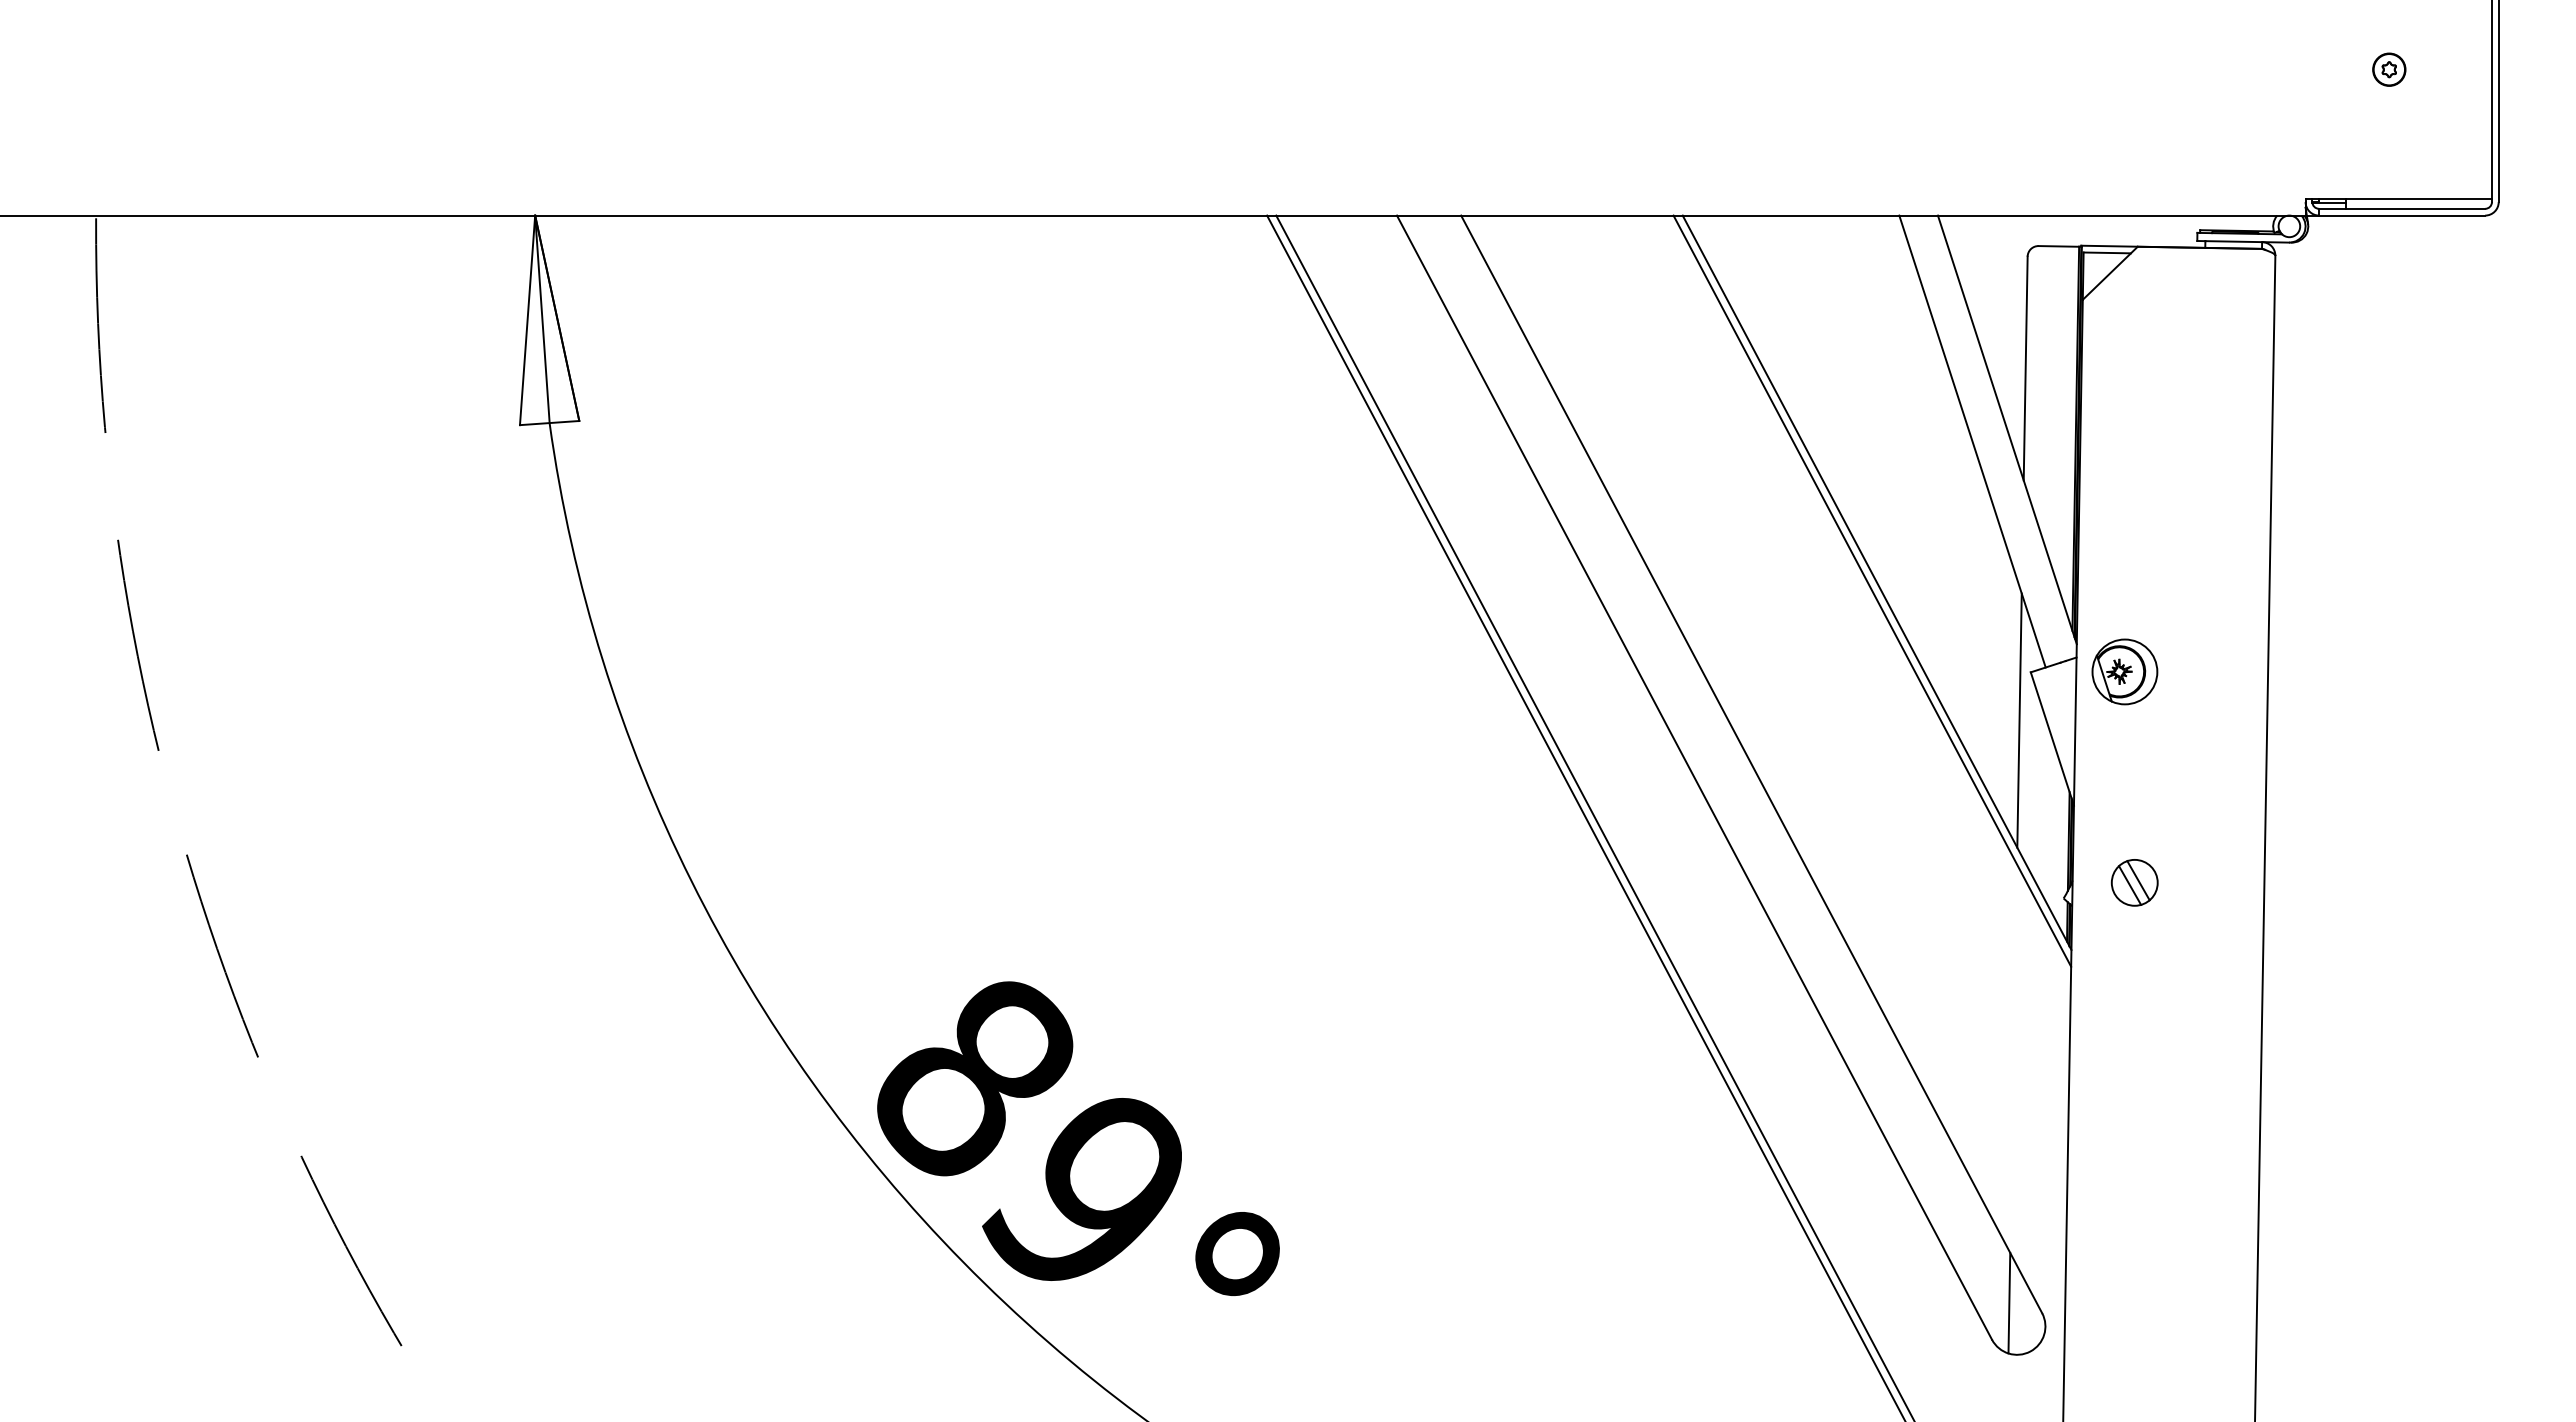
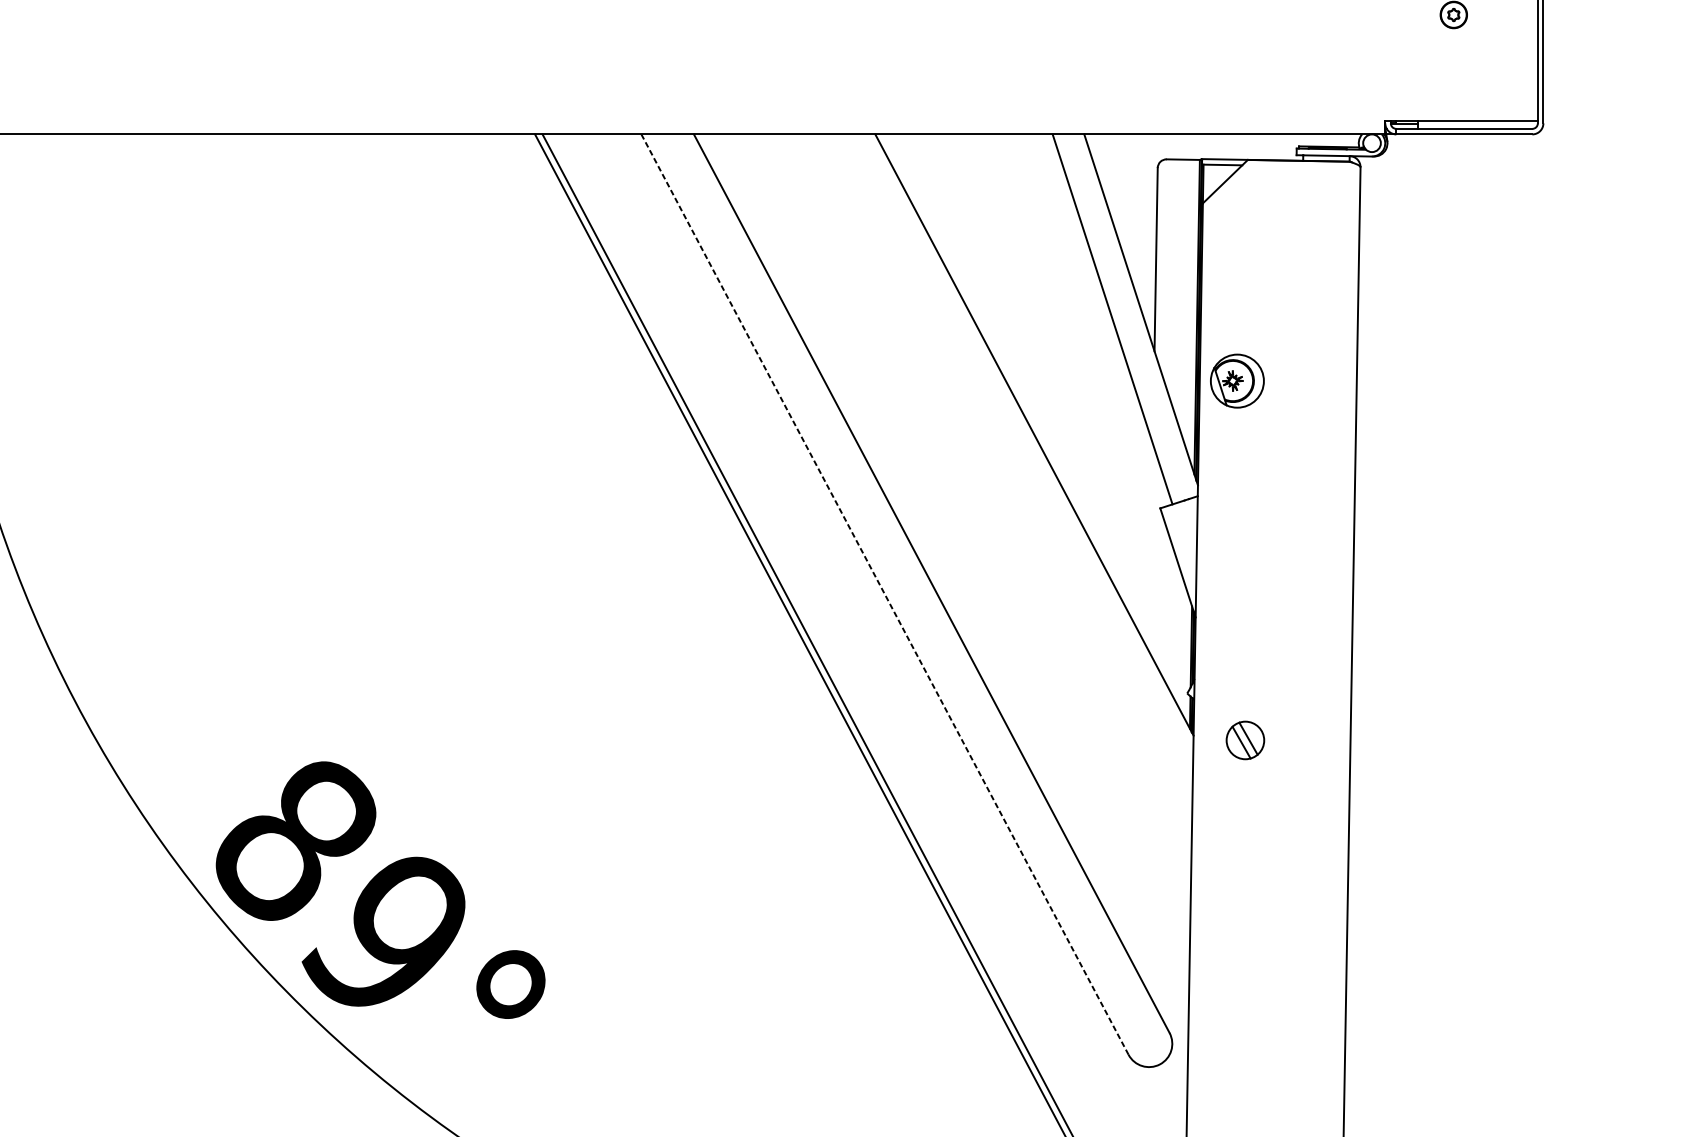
line: (1872, 590) -> (1030, 441), removed
part: (2124, 671) -> (1237, 380), moved
line: (2019, 720) -> (1151, 547), removed
line: (1694, 777) -> (884, 594), solid -> dashed
part: (2134, 882) -> (1245, 740), moved
line: (2009, 1302) -> (1142, 1024), removed

